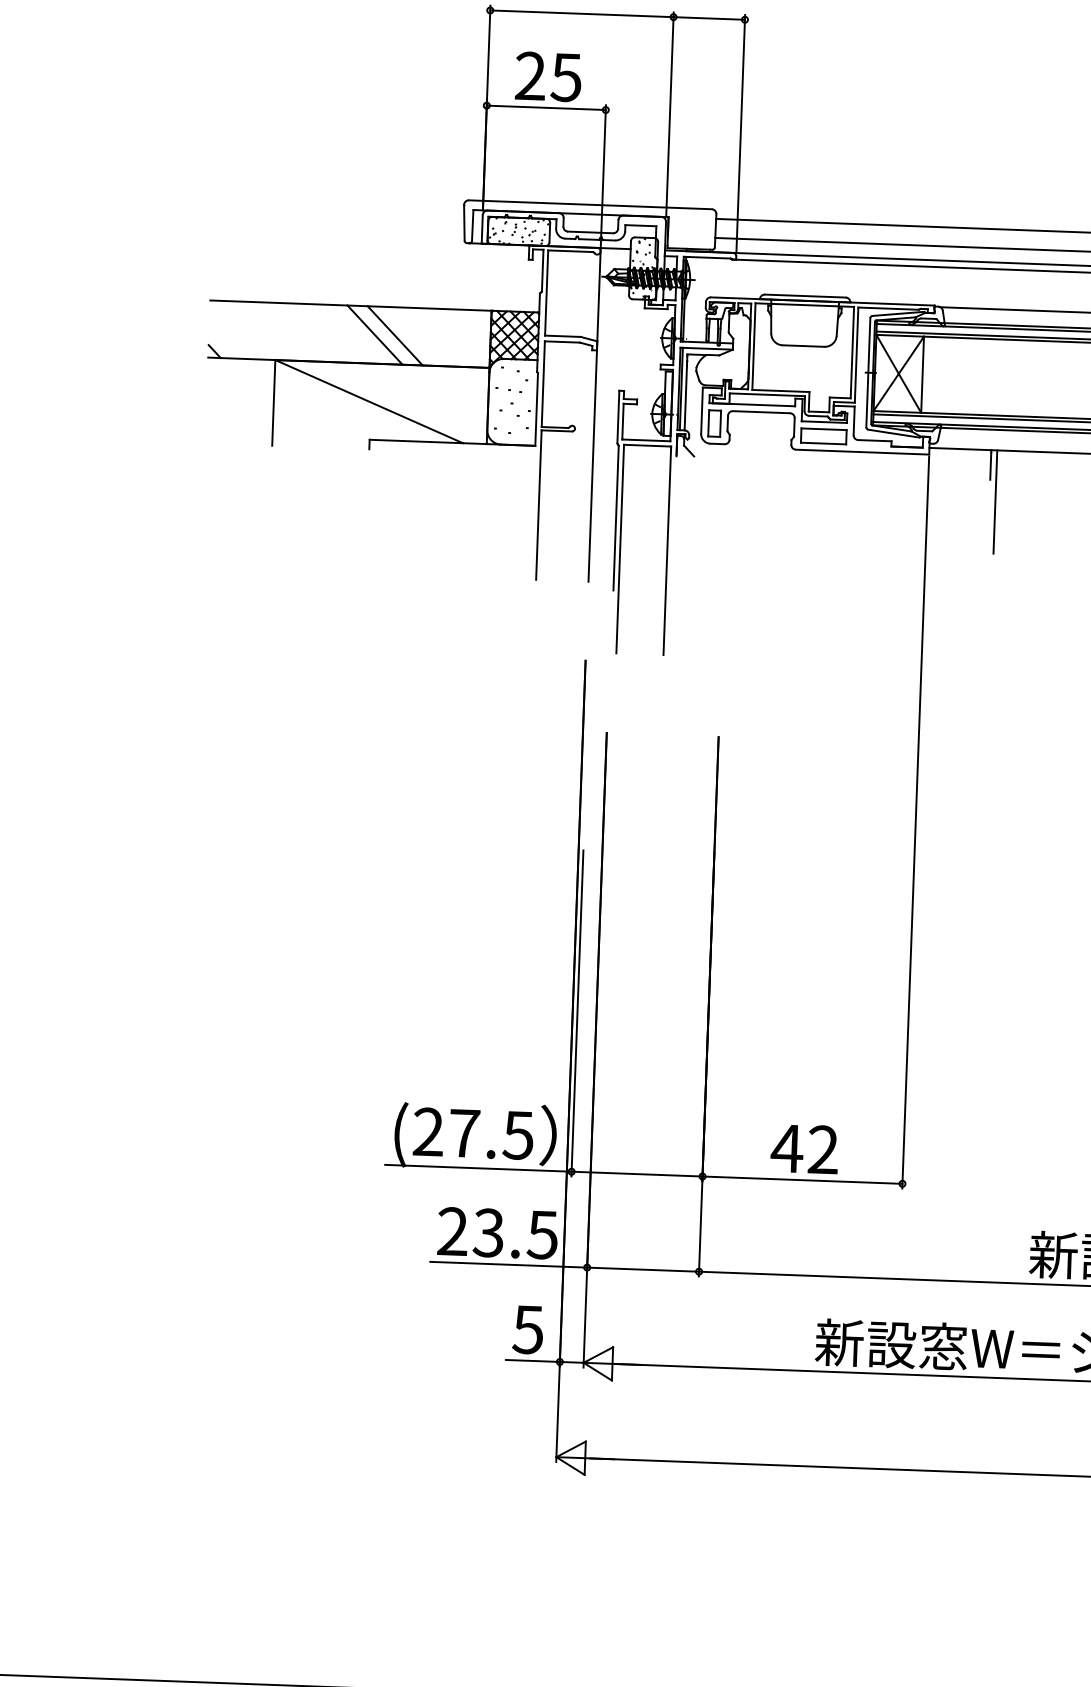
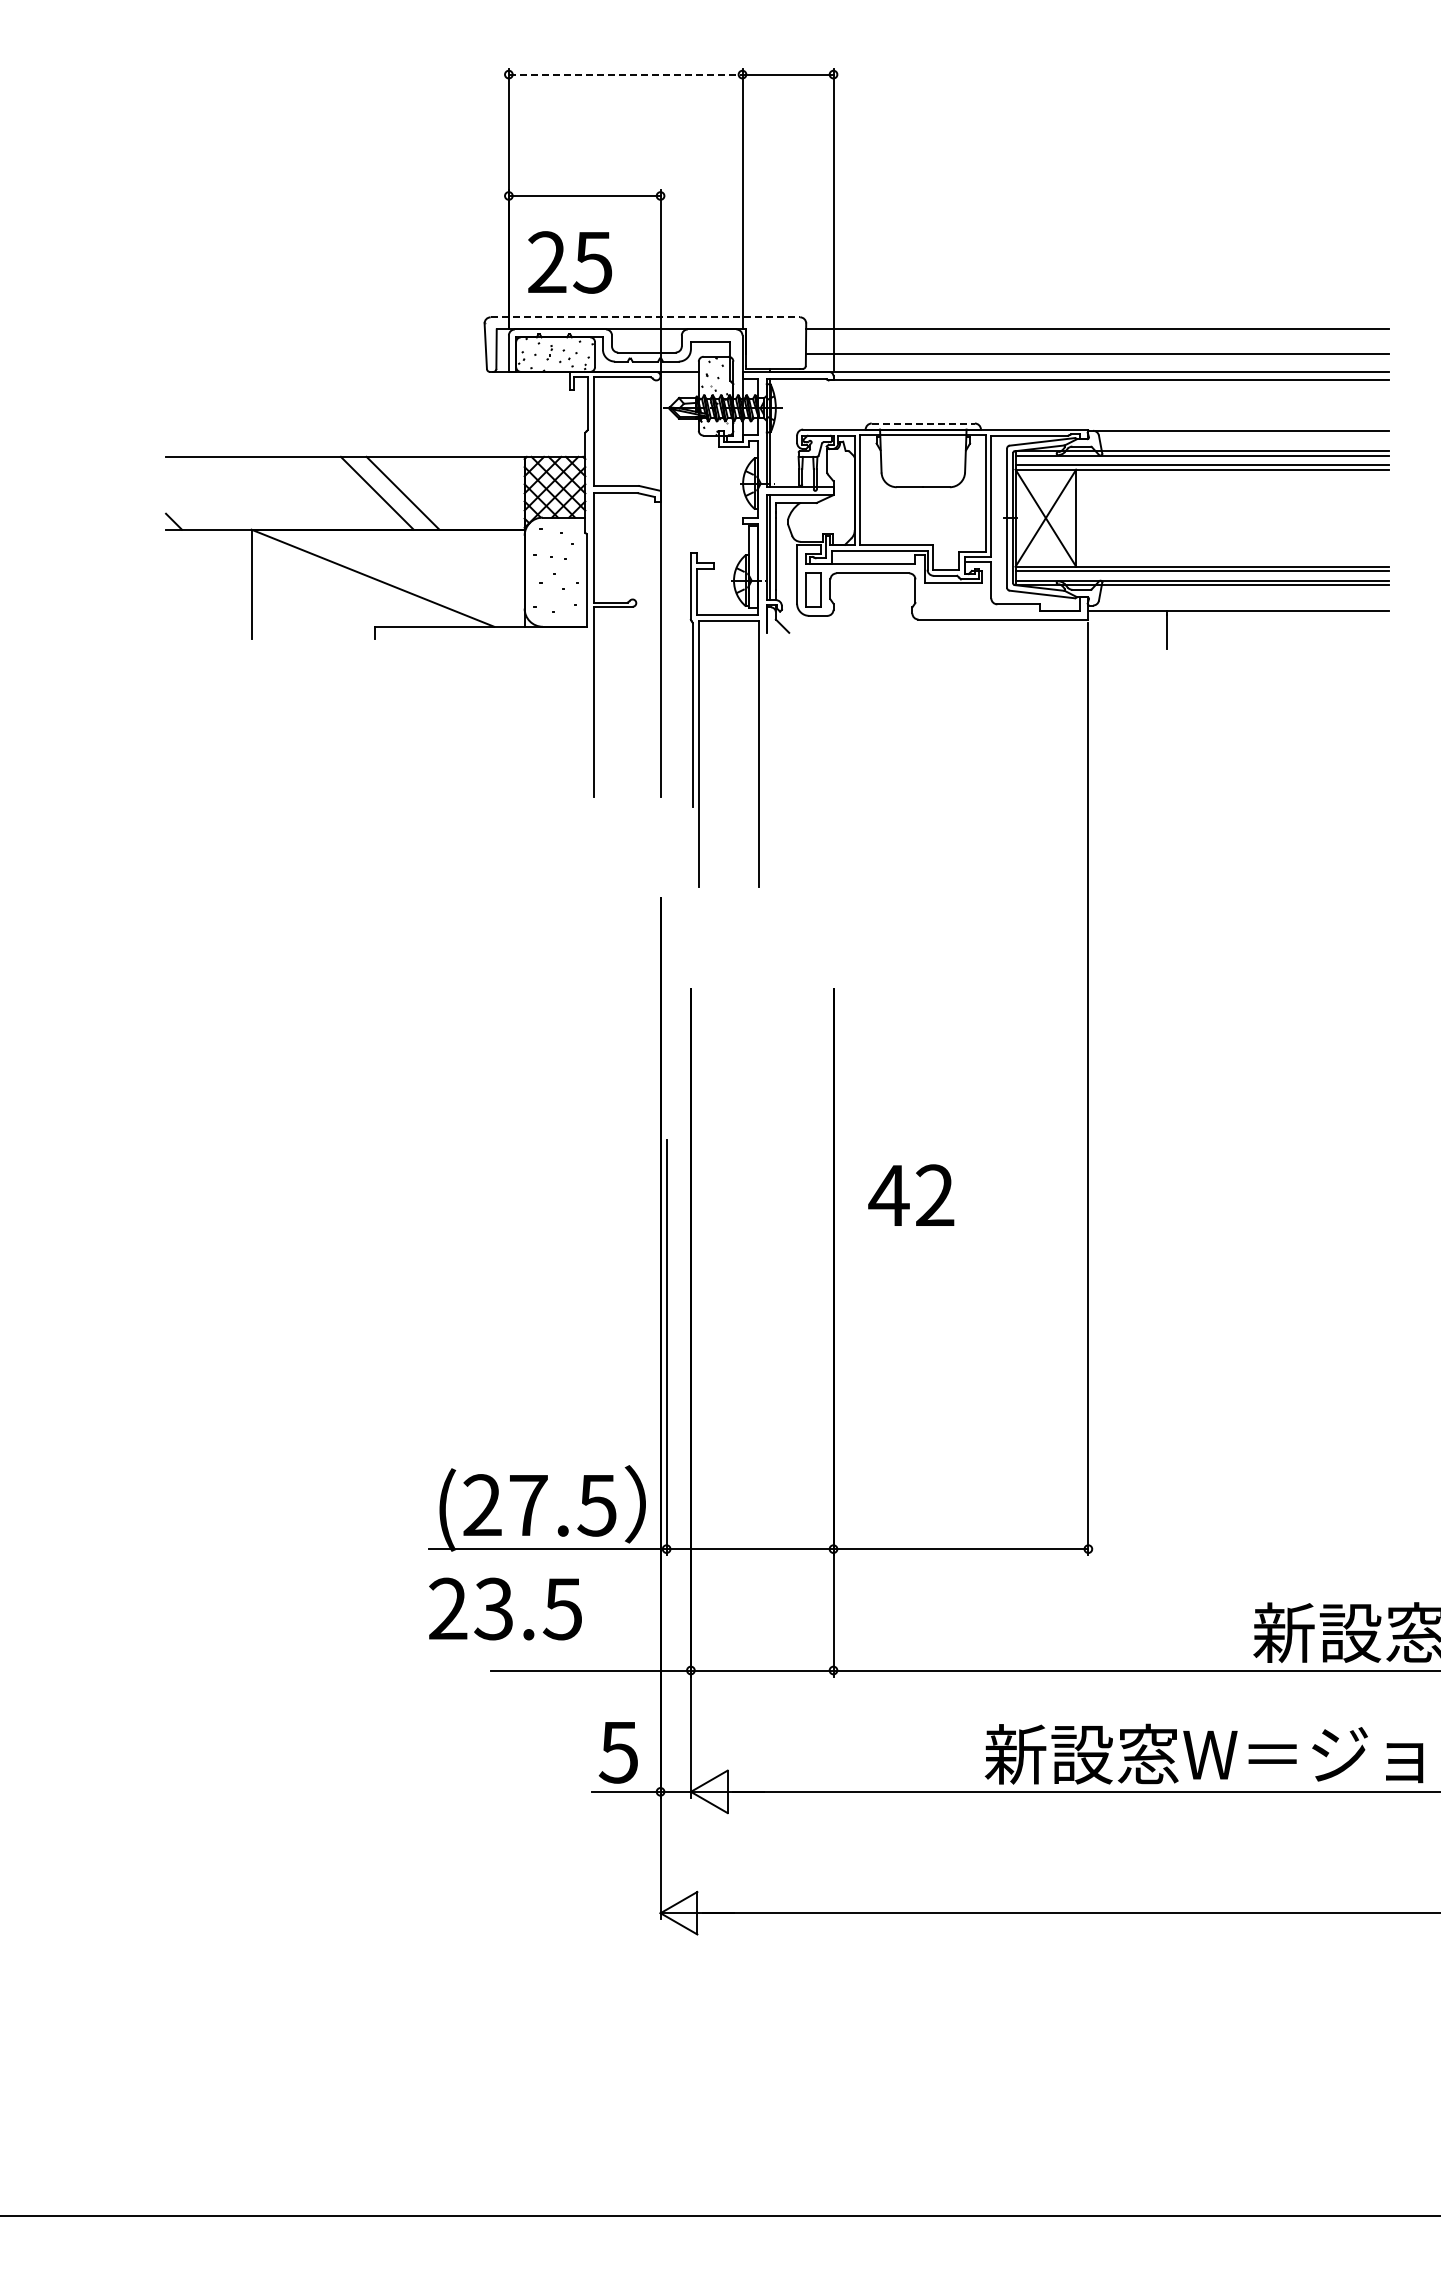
line: (581, 13) -> (625, 74), solid -> dashed
text: (548, 76) -> (569, 262), moved
line: (590, 204) -> (645, 317), solid -> dashed
line: (805, 296) -> (923, 423), solid -> dashed
part: (823, 435) -> (953, 600), removed
line: (995, 501) -> (1174, 676), removed
text: (804, 1148) -> (911, 1194), moved
text: (497, 1232) -> (505, 1608), moved

